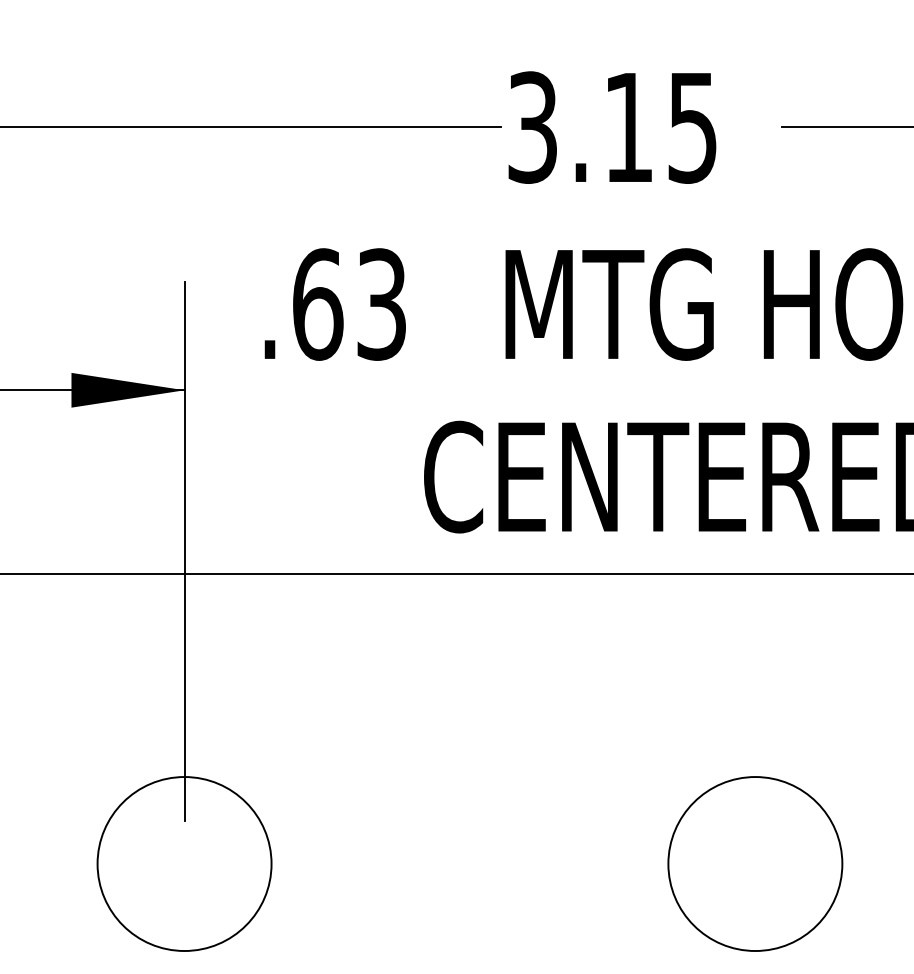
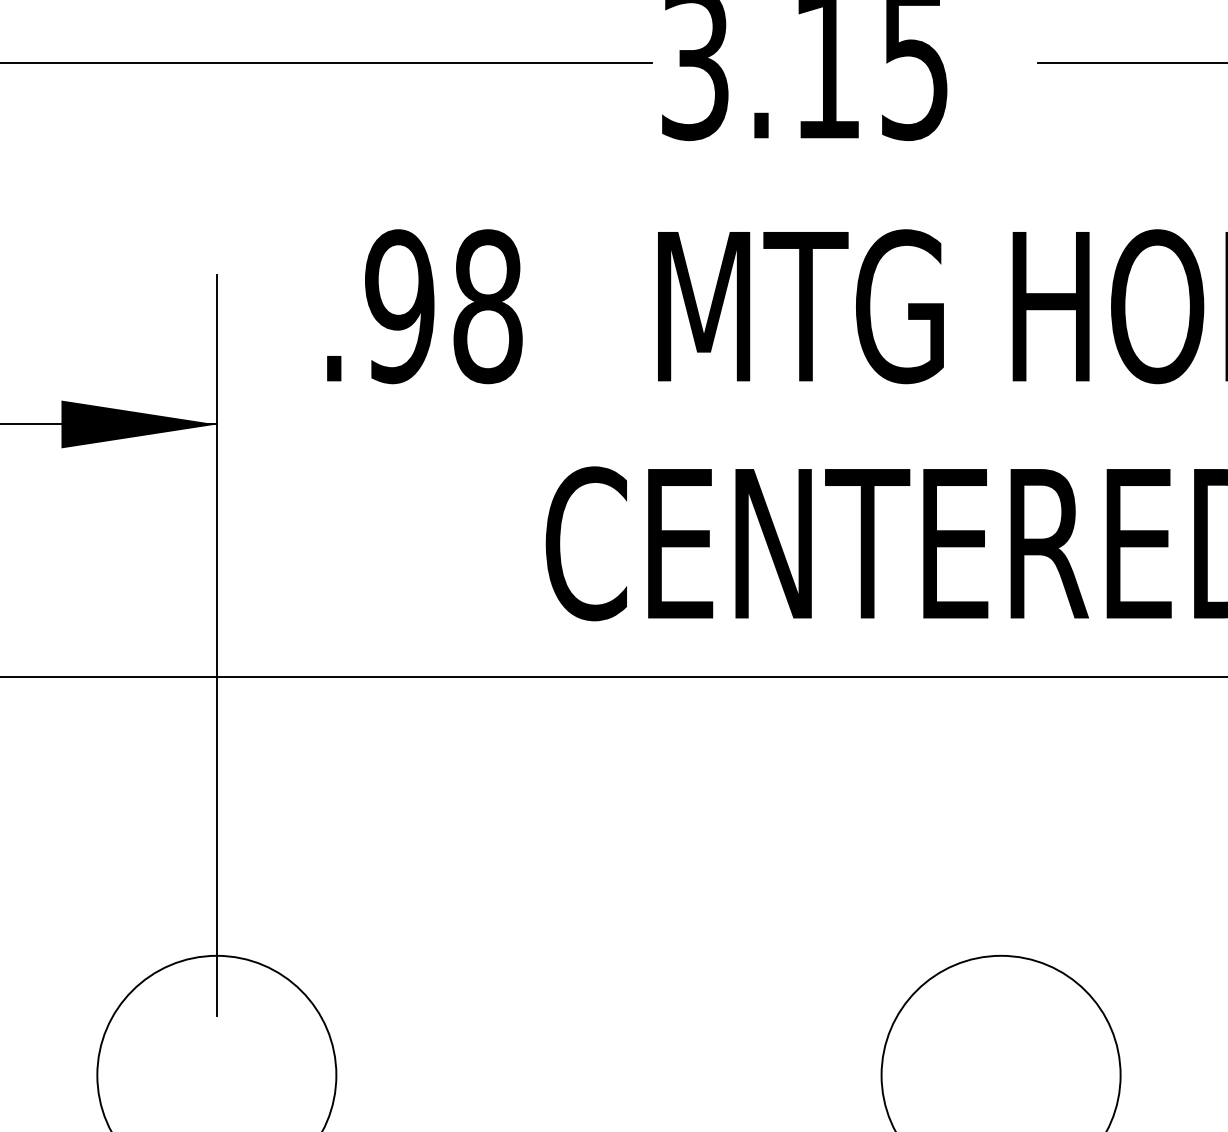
text: (349, 304) -> (443, 306), .63 -> .98

